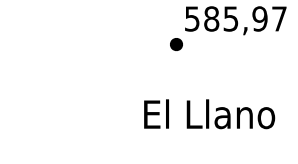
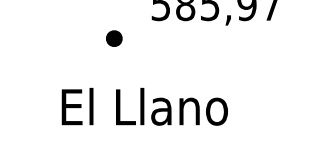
part: (176, 44) -> (114, 38), moved
text: (209, 114) -> (144, 107), moved

